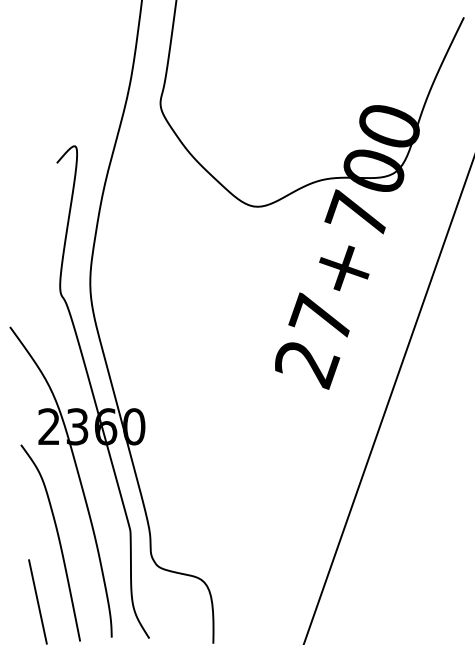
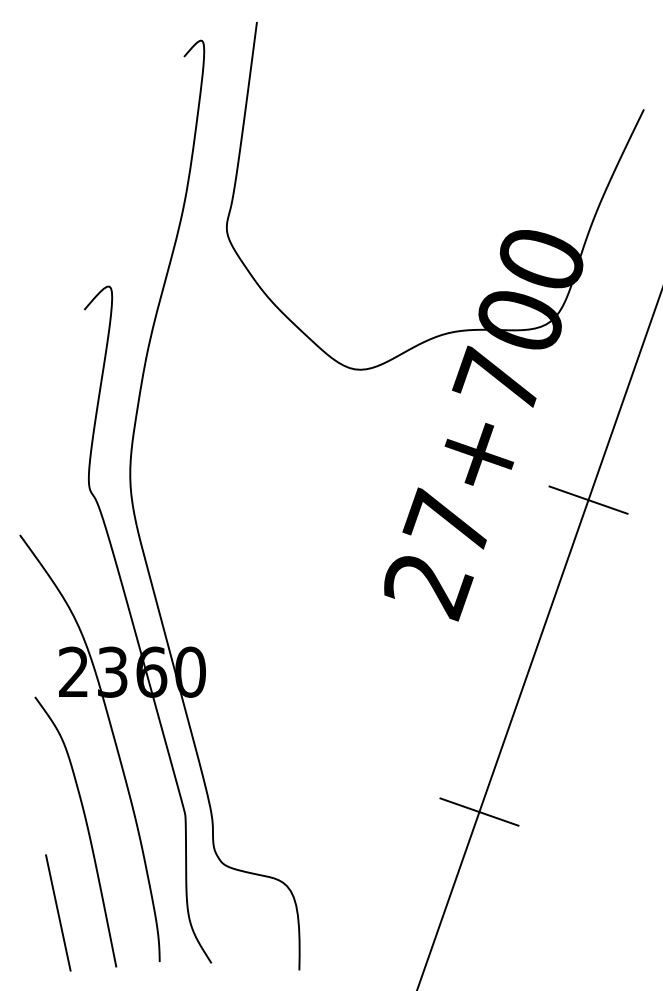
line: (423, 301) -> (588, 499), added
line: (344, 528) -> (479, 811), added

